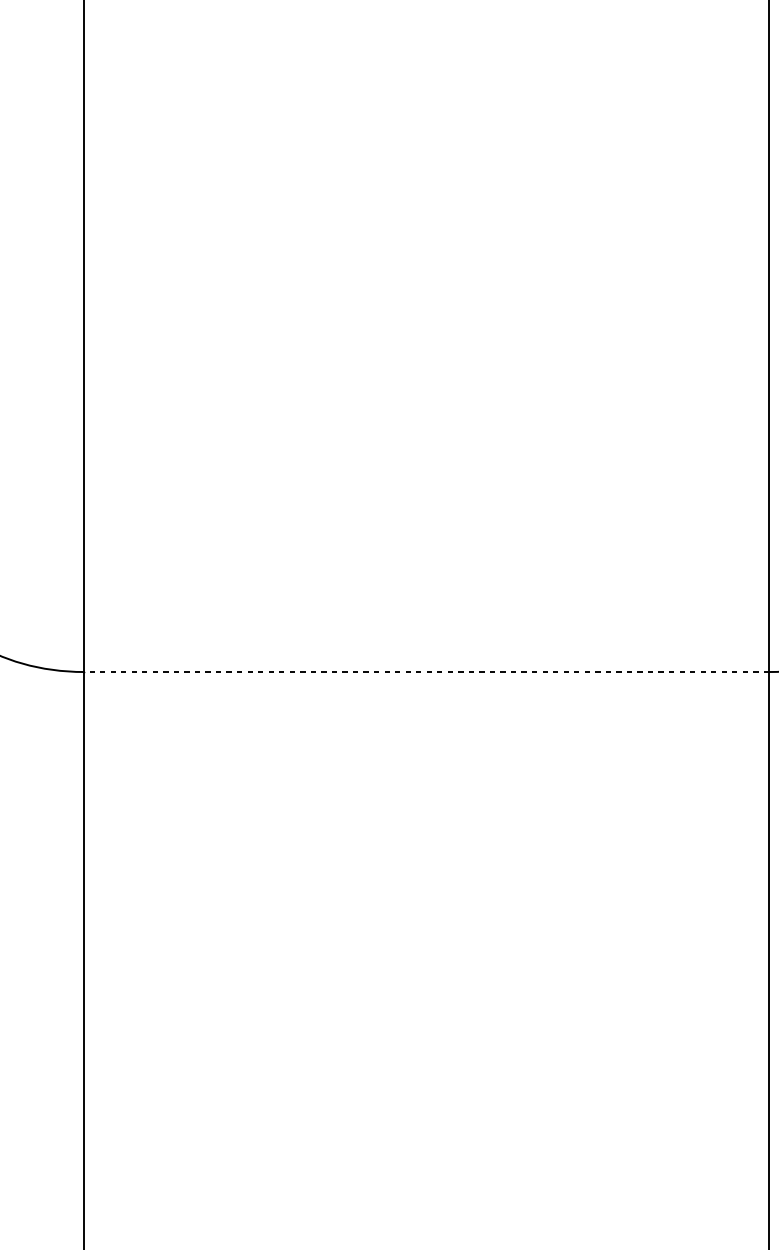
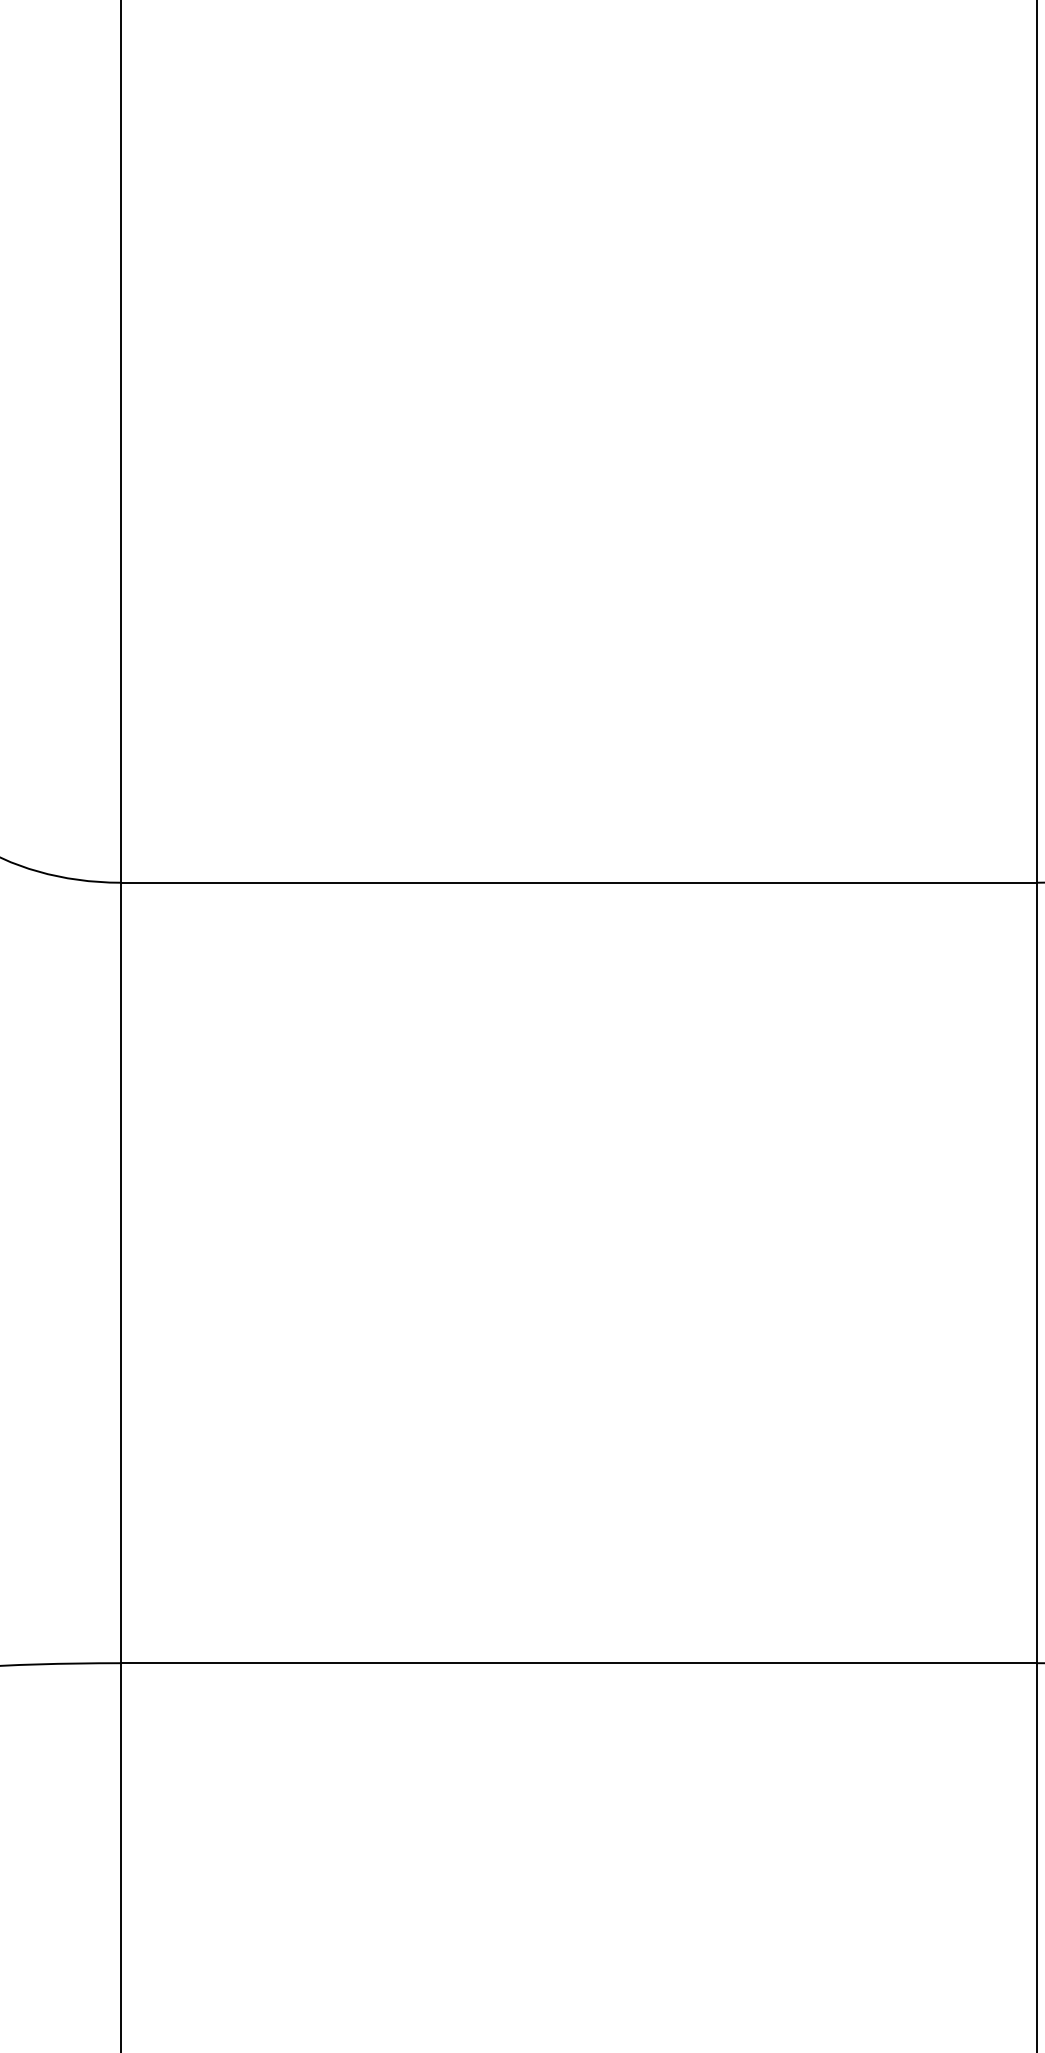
line: (426, 671) -> (578, 882), dashed -> solid

